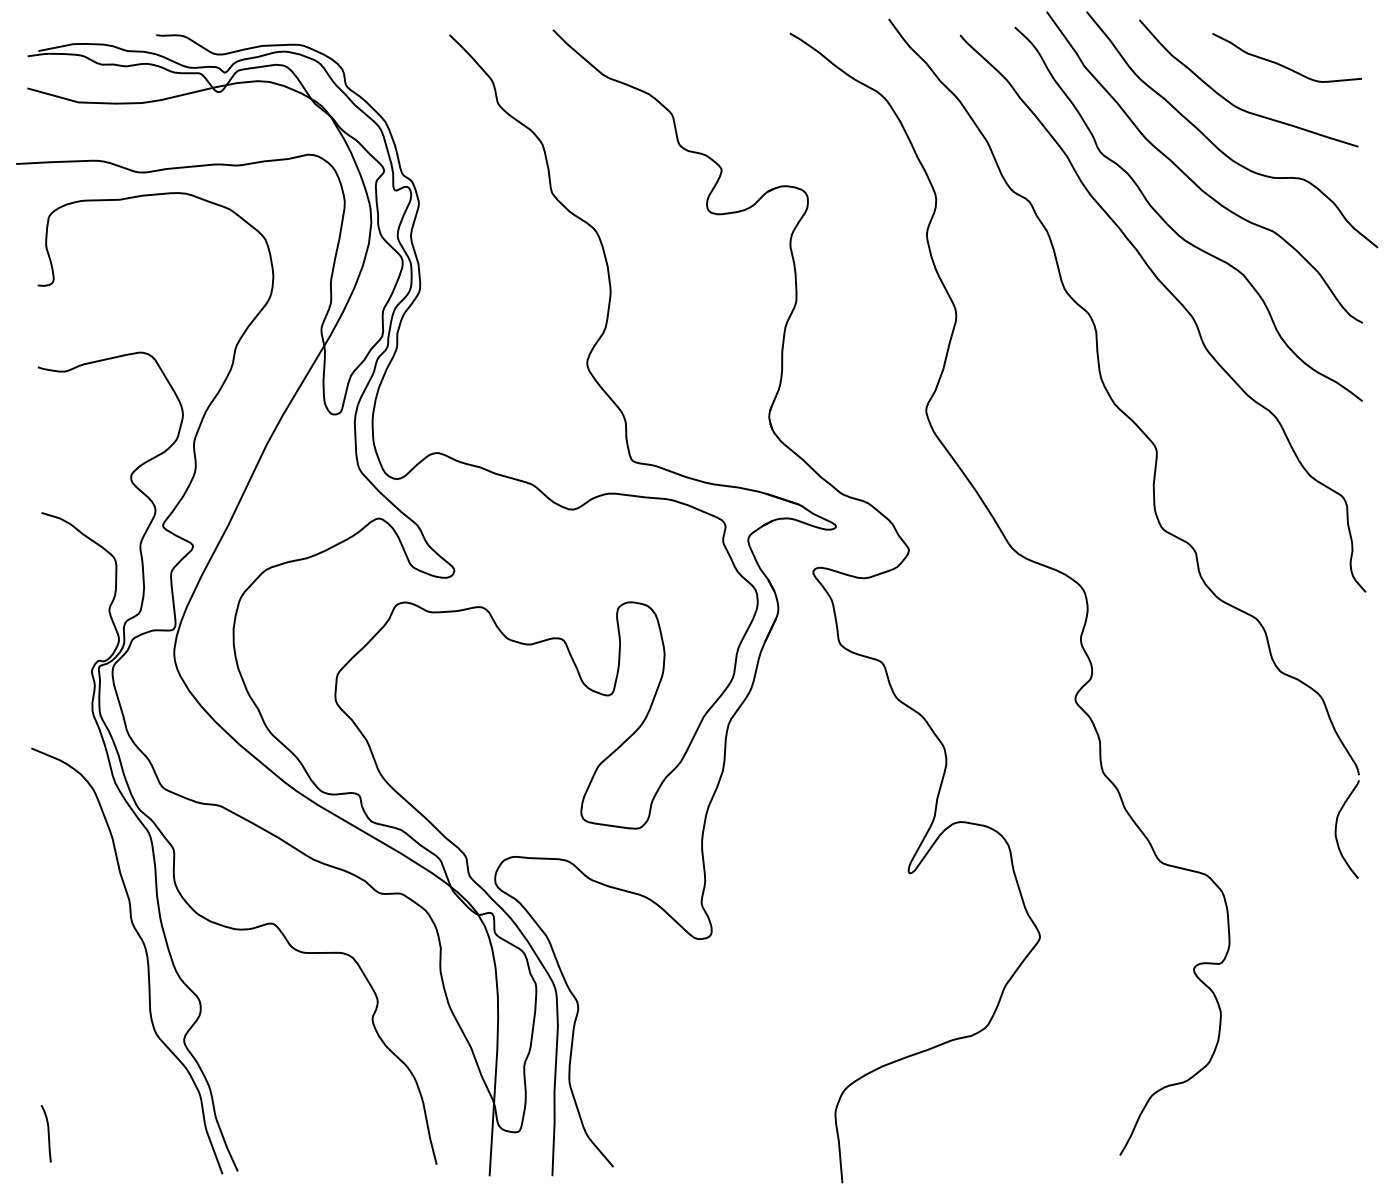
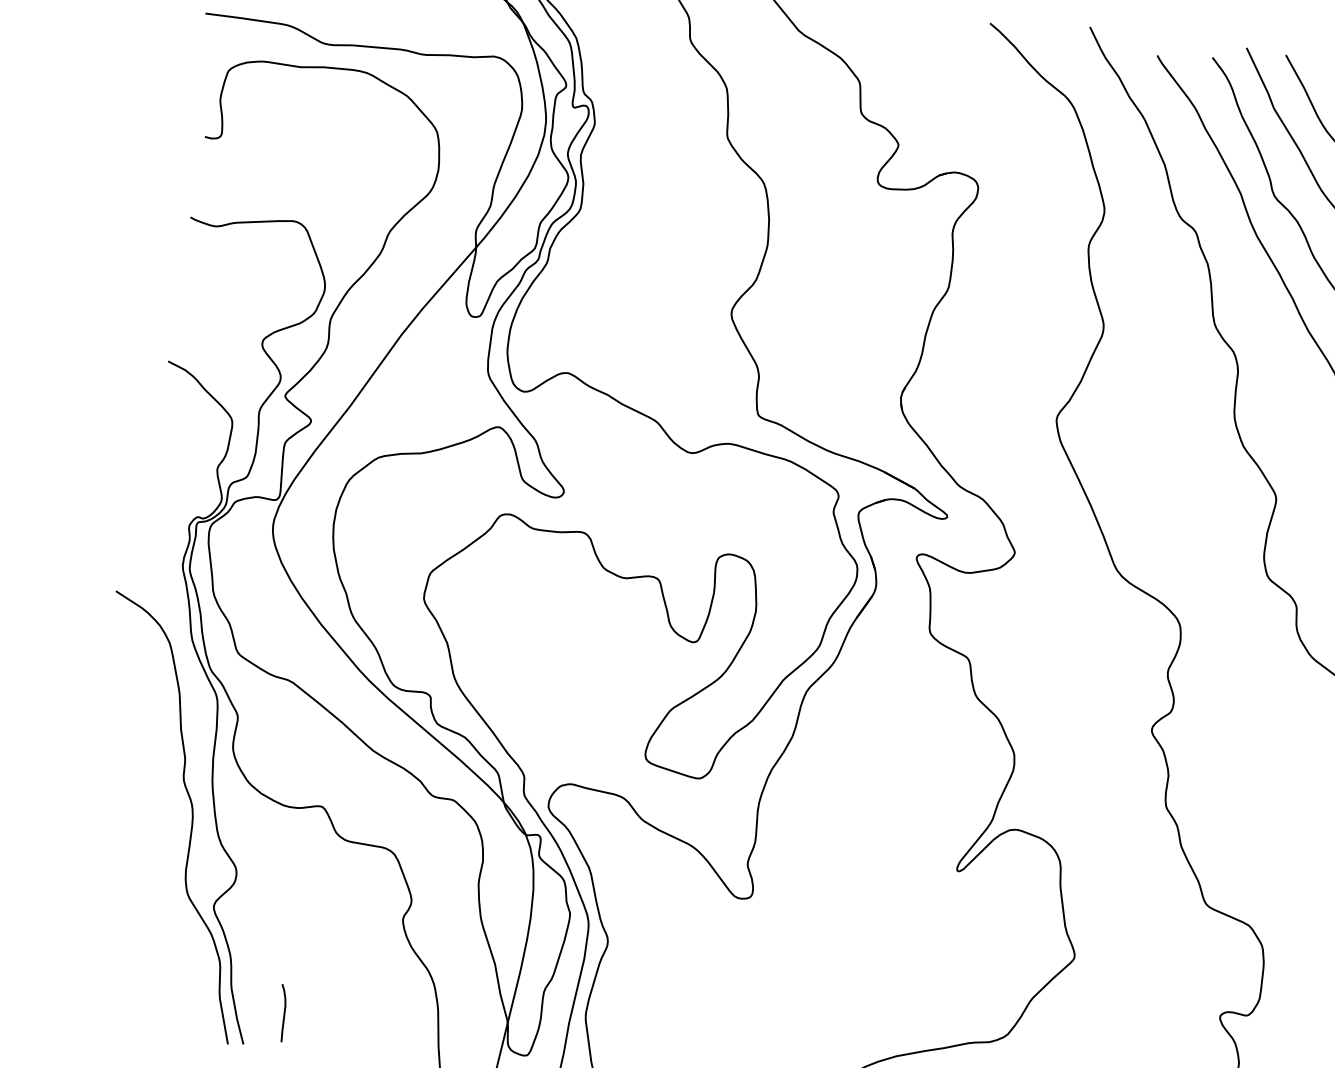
curve: (47, 1133) -> (283, 1013), moved

